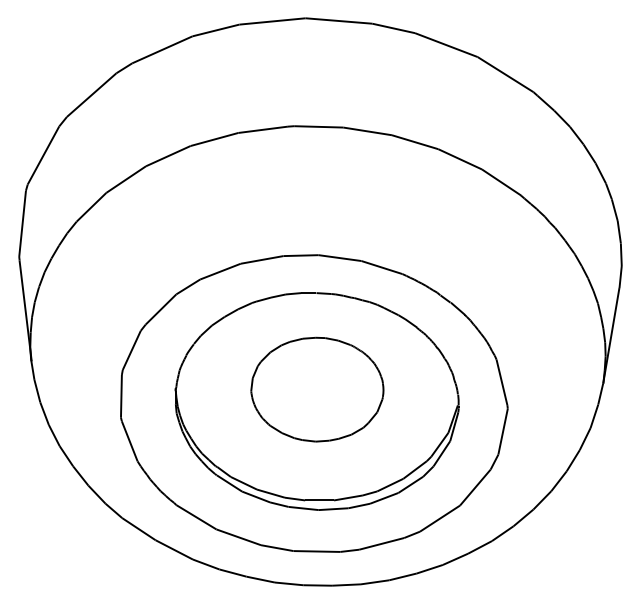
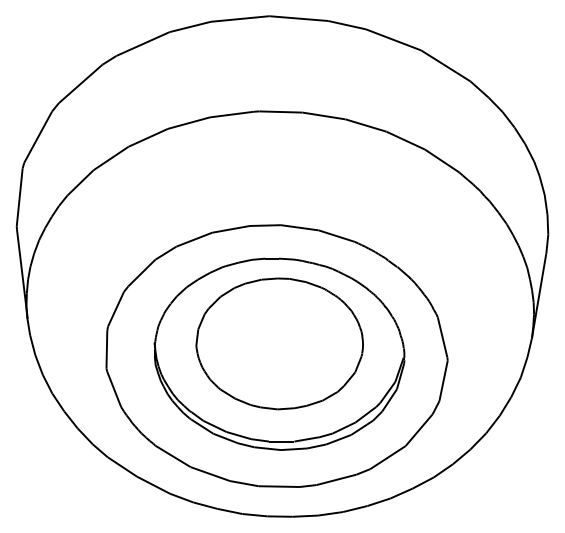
part: (317, 389) -> (279, 343), size x1.43

